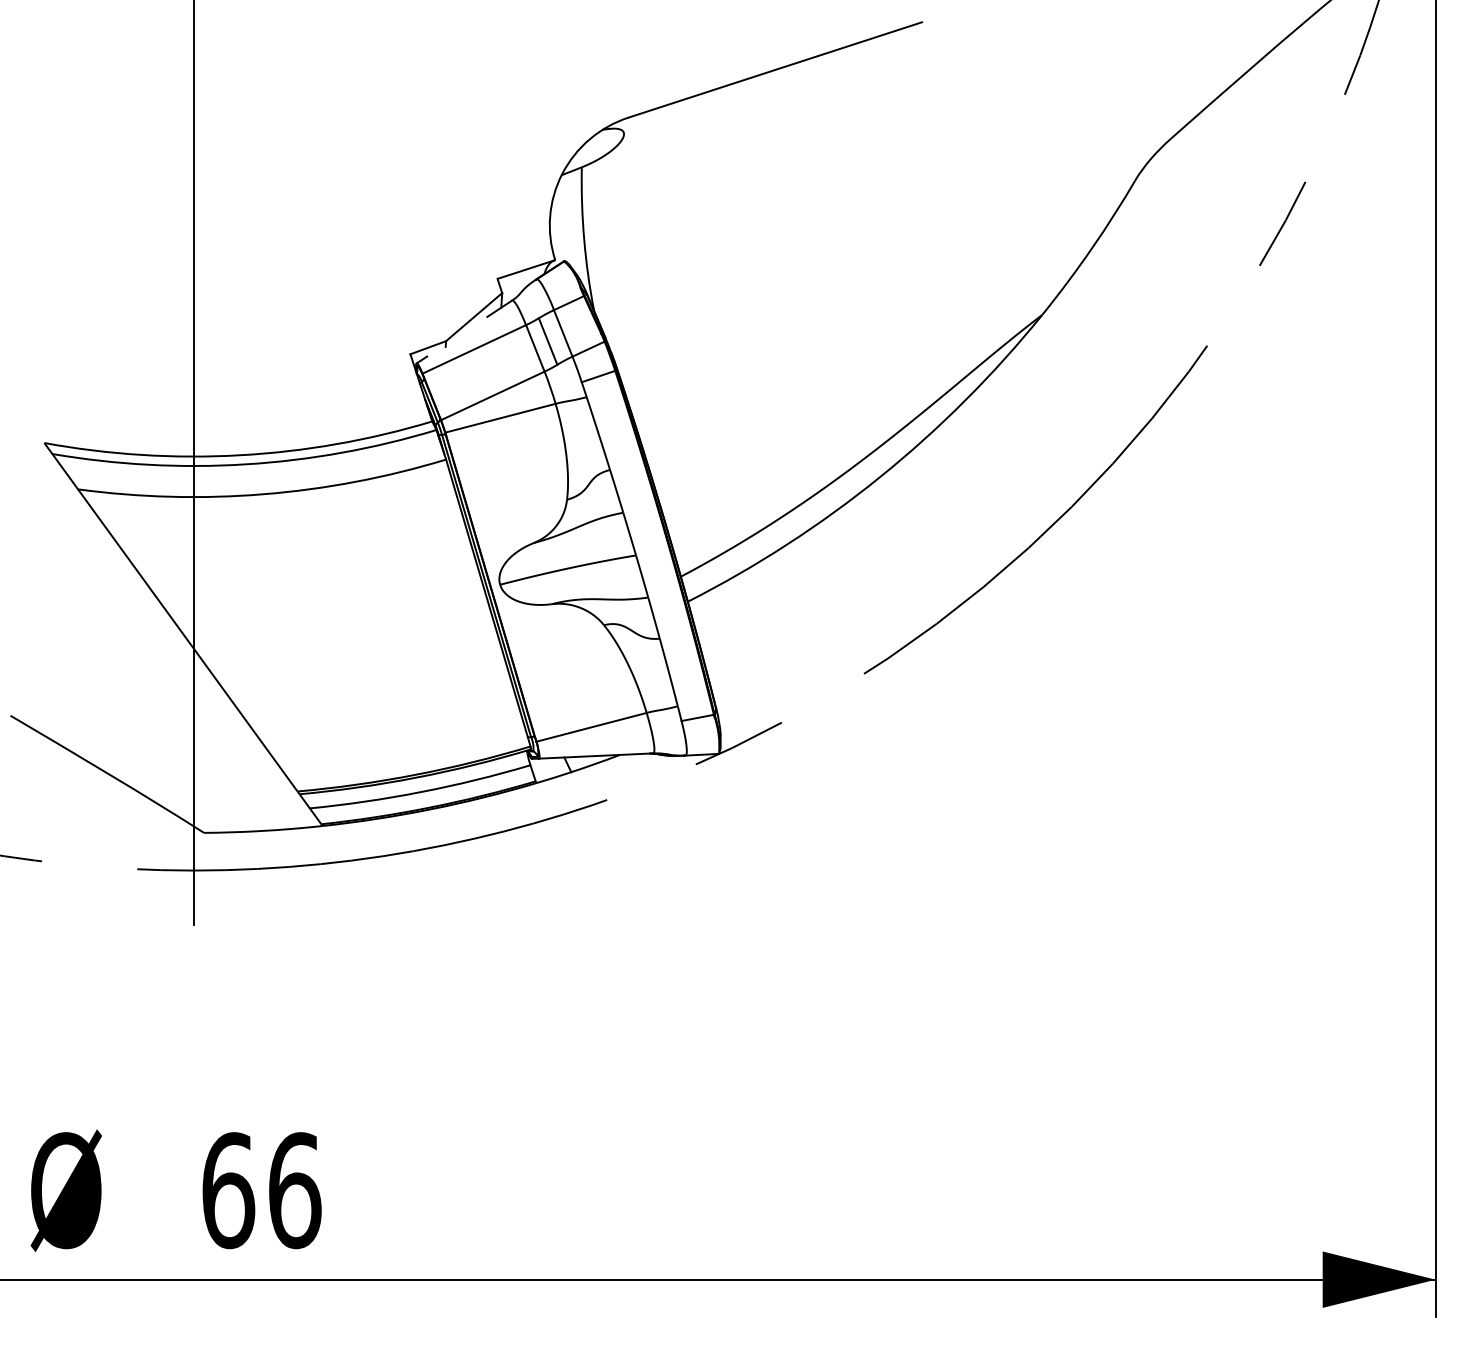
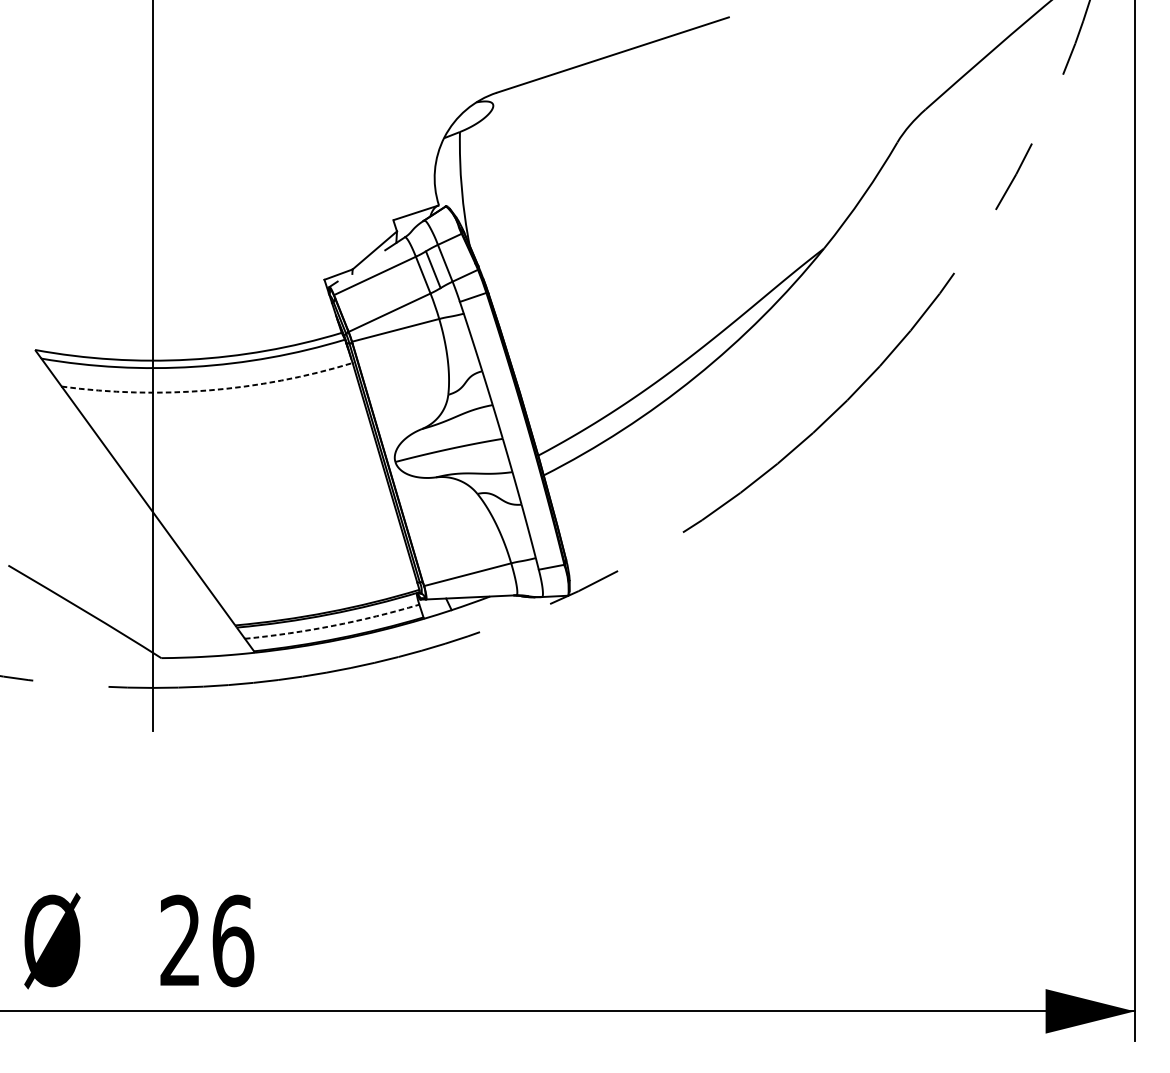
arc: (263, 494) -> (208, 390), solid -> dashed
arc: (421, 792) -> (333, 626), solid -> dashed
text: (228, 1190) -> (180, 940), 66 -> 26

